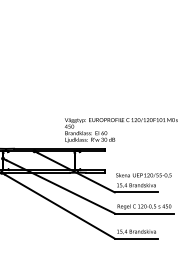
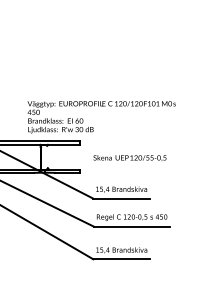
text: (143, 175) -> (129, 158), moved

